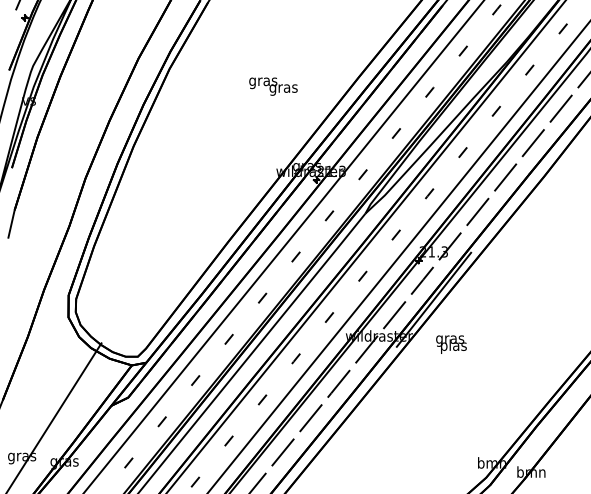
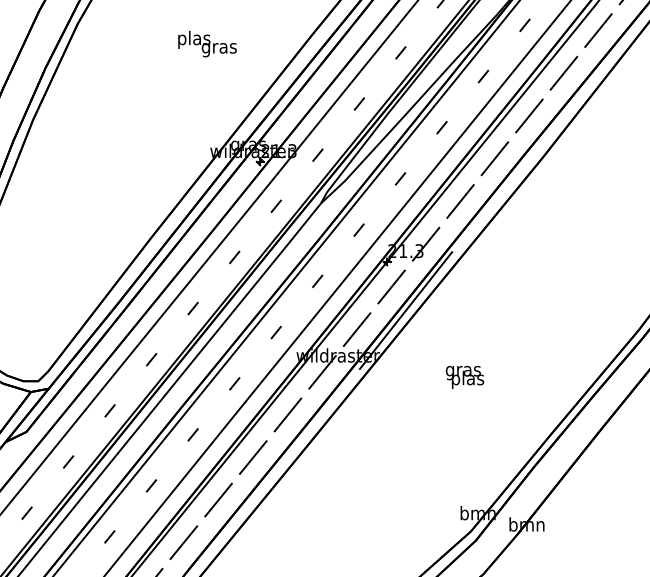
text: (263, 81) -> (194, 39), gras -> plas
text: (451, 344) -> (465, 377), moved

